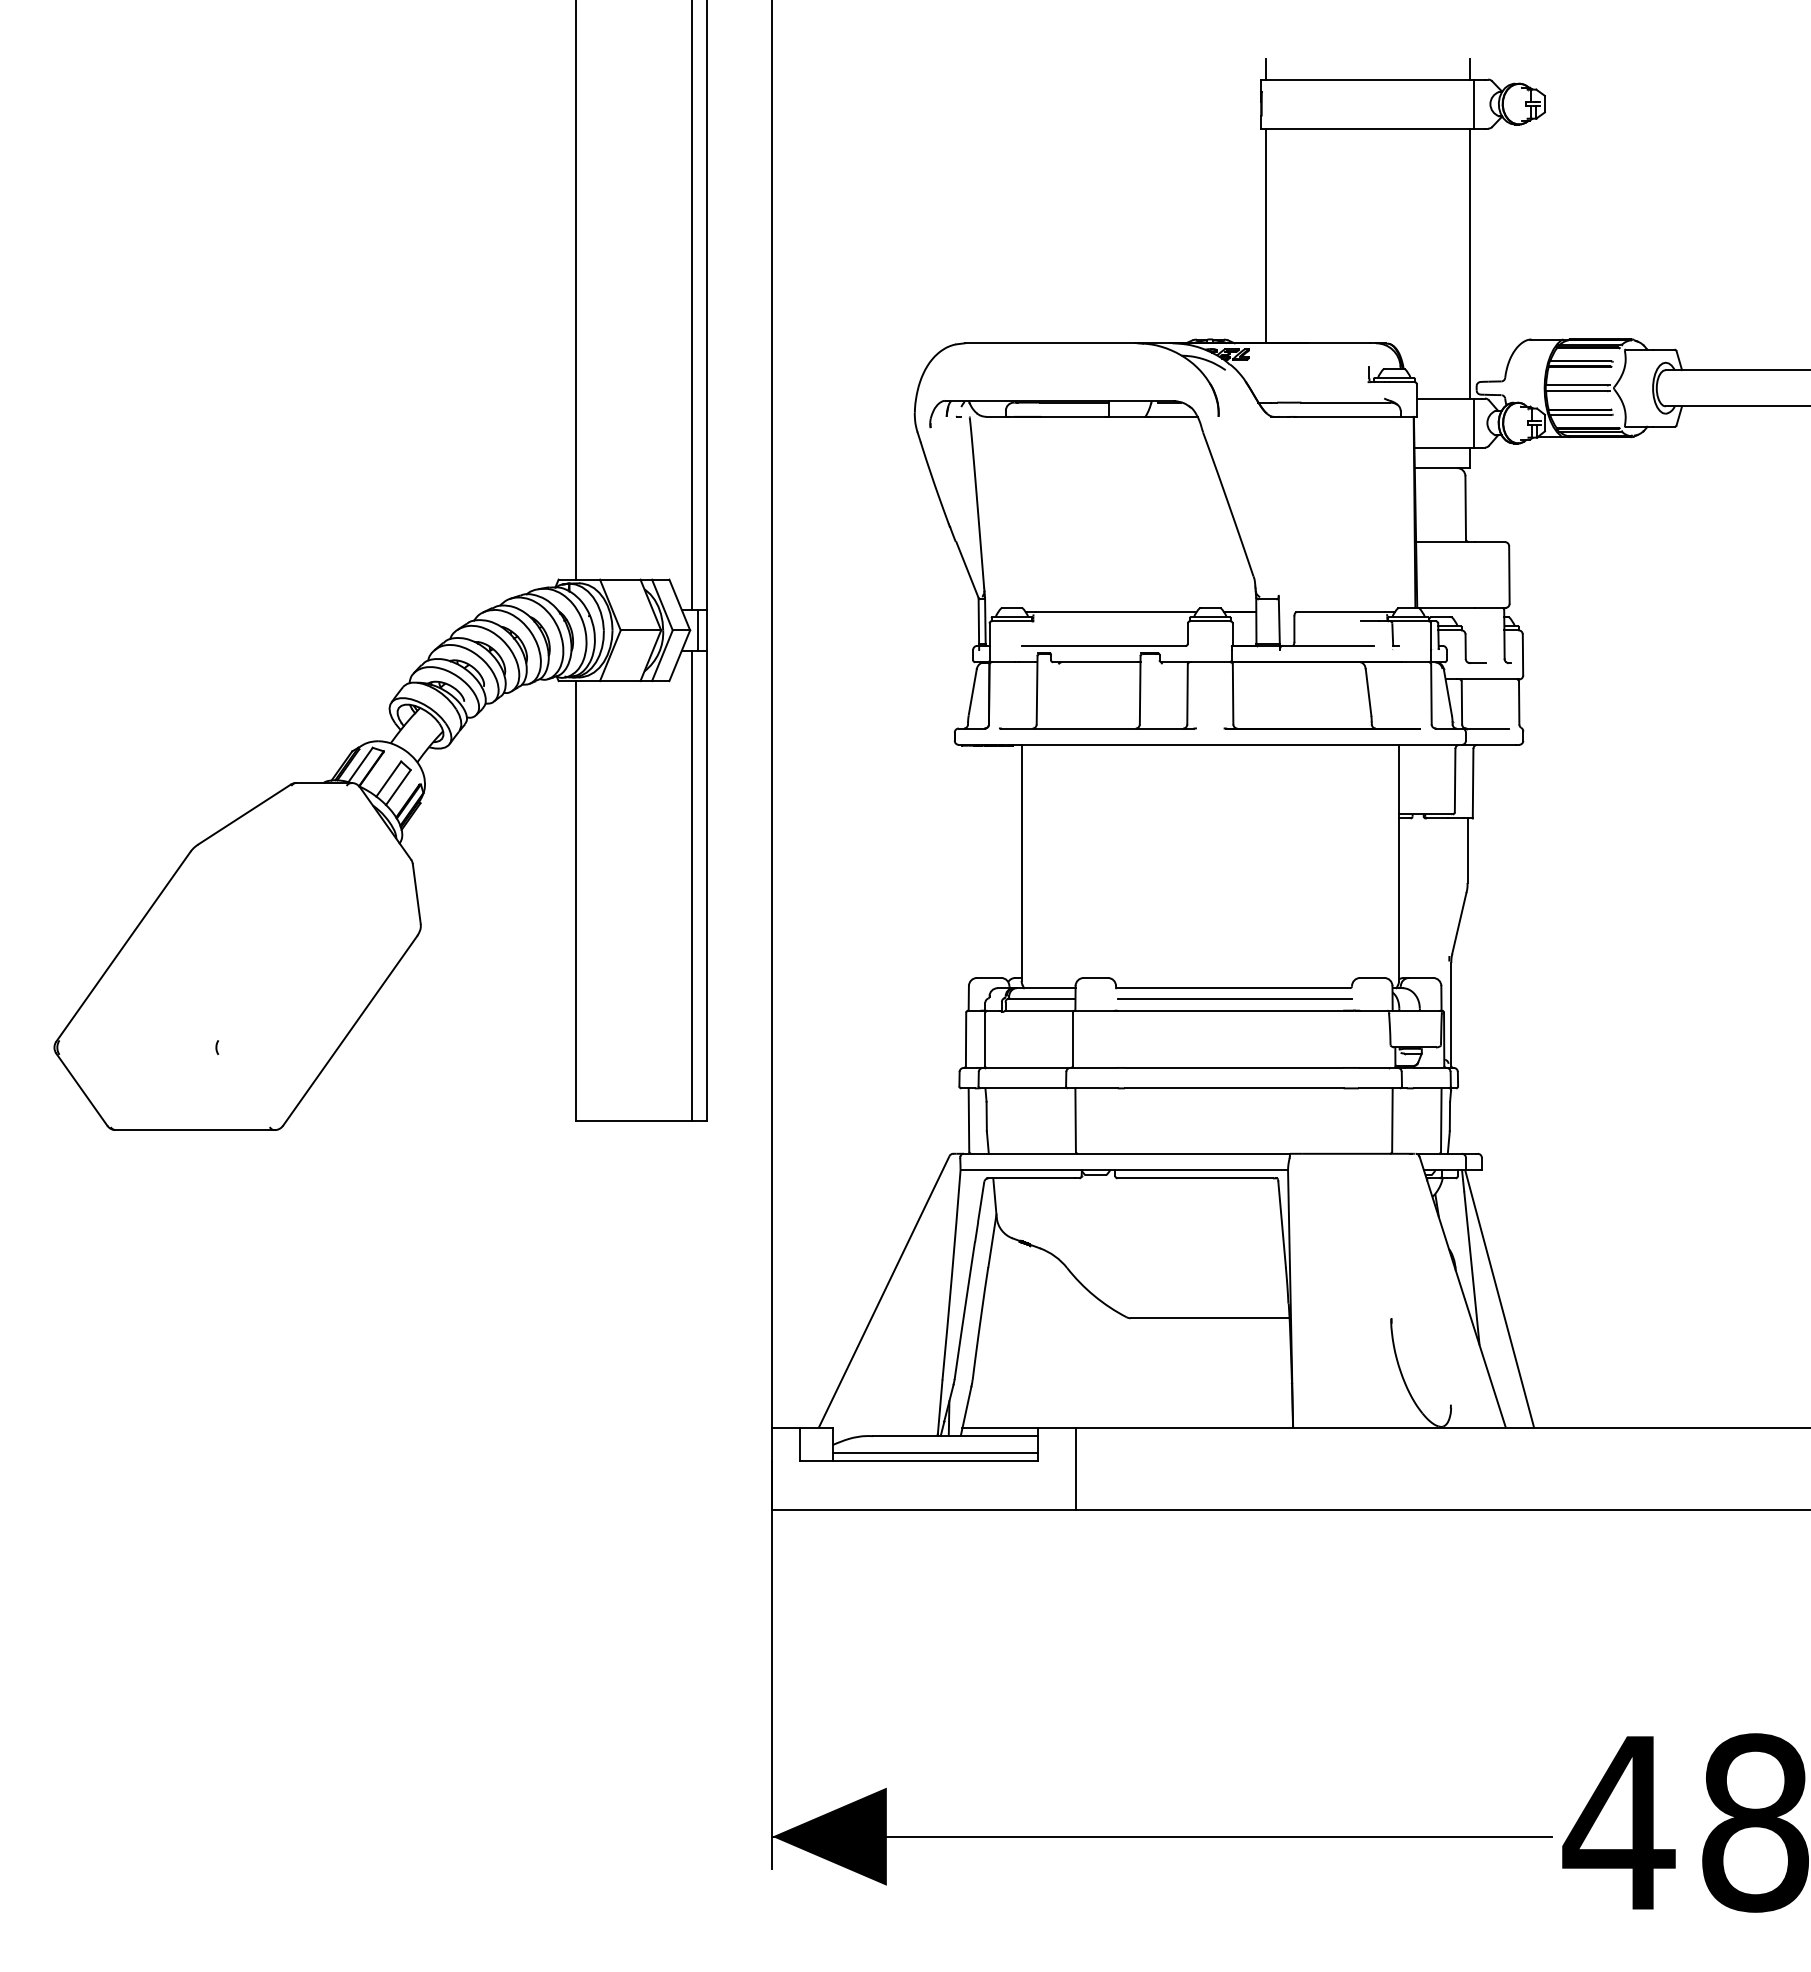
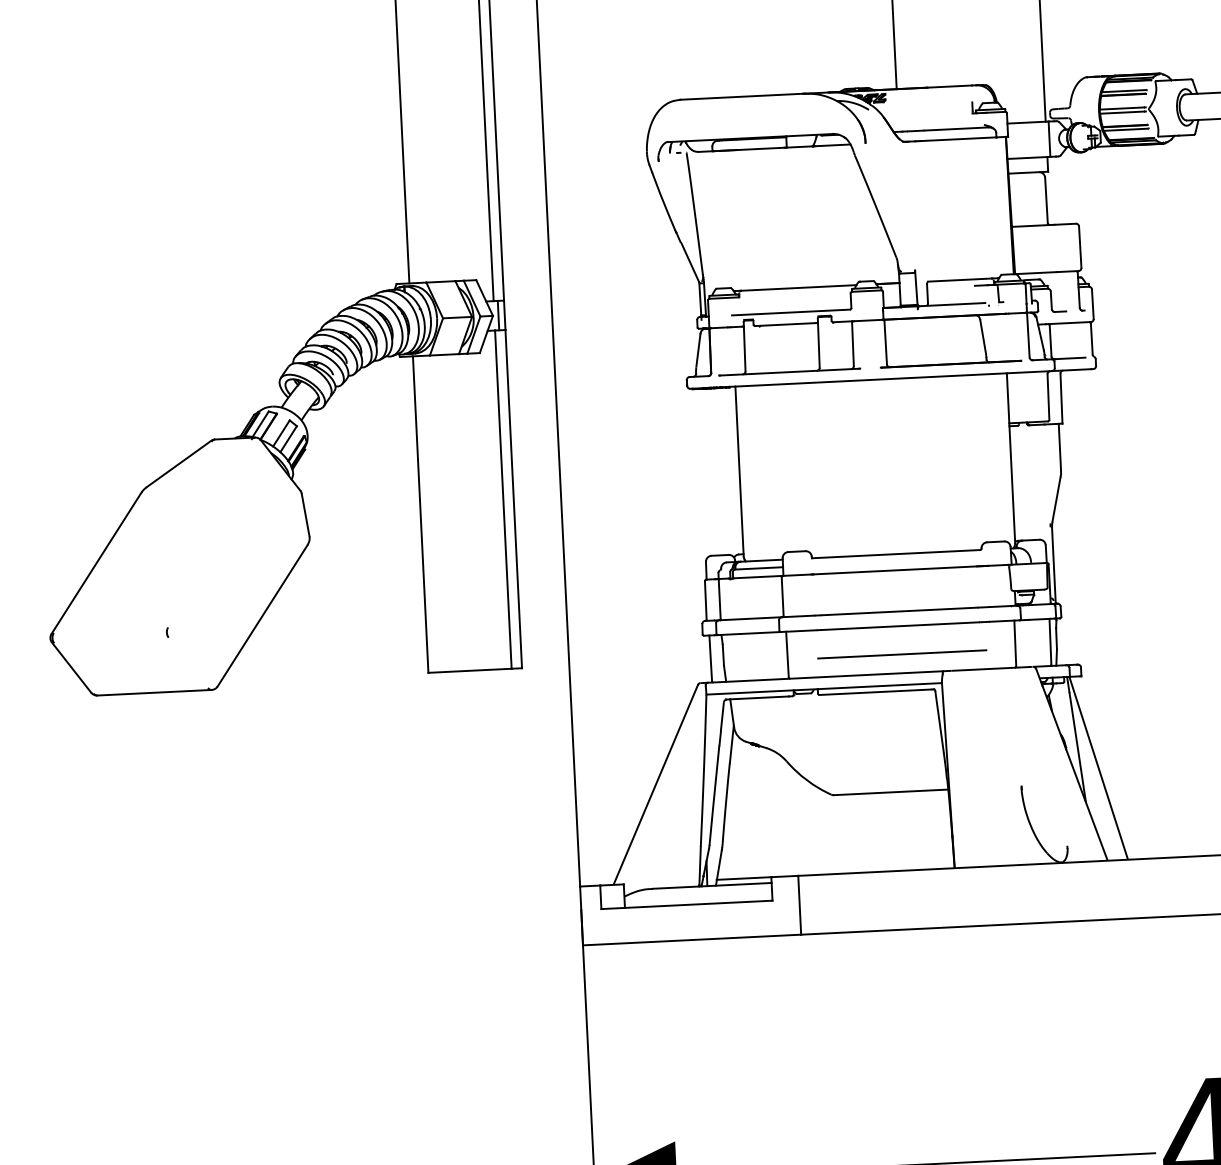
line: (1234, 998) -> (901, 654), moved
line: (935, 1453) -> (698, 899), removed

